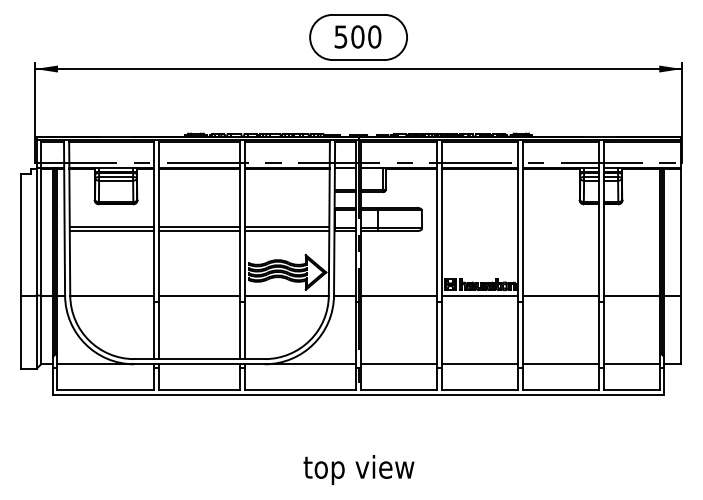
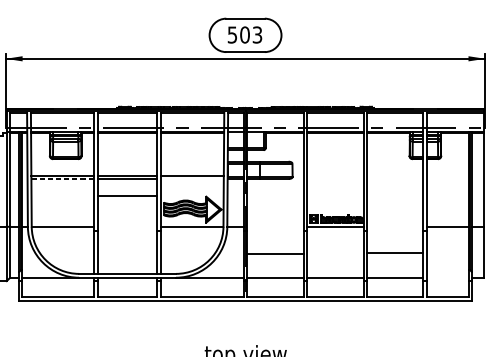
text: (374, 36) -> (257, 34), 500 -> 503
line: (112, 231) -> (63, 179), solid -> dashed
line: (286, 231) -> (192, 179), removed
line: (199, 295) -> (127, 195), moved
line: (398, 295) -> (275, 254), moved
line: (560, 295) -> (395, 252), moved
line: (631, 364) -> (447, 277), removed

